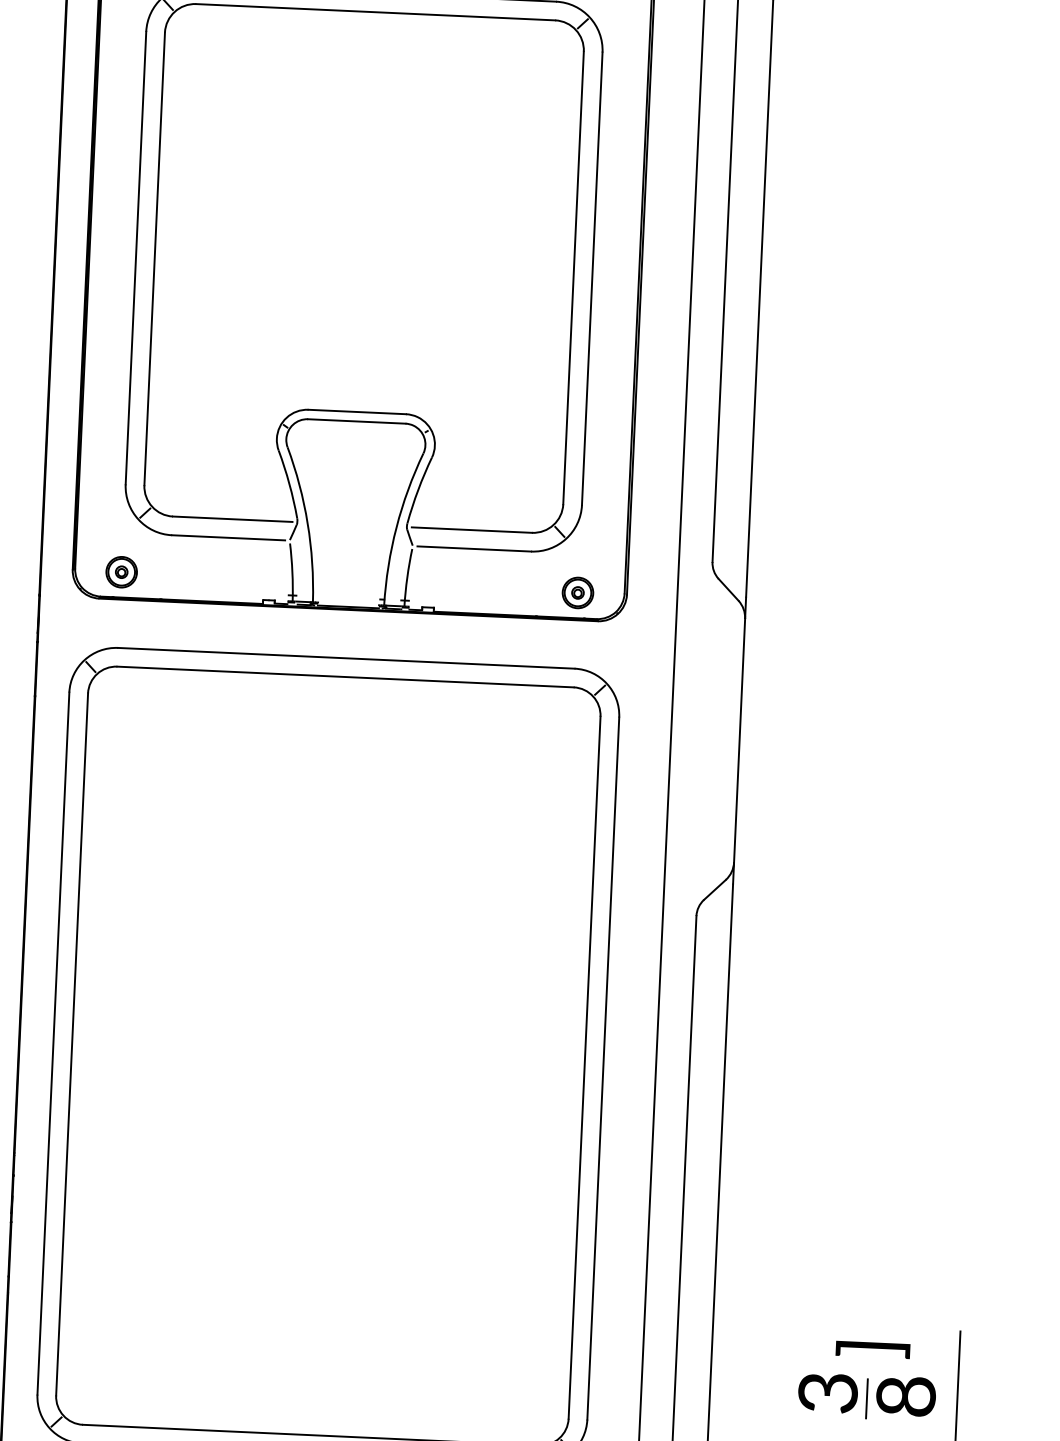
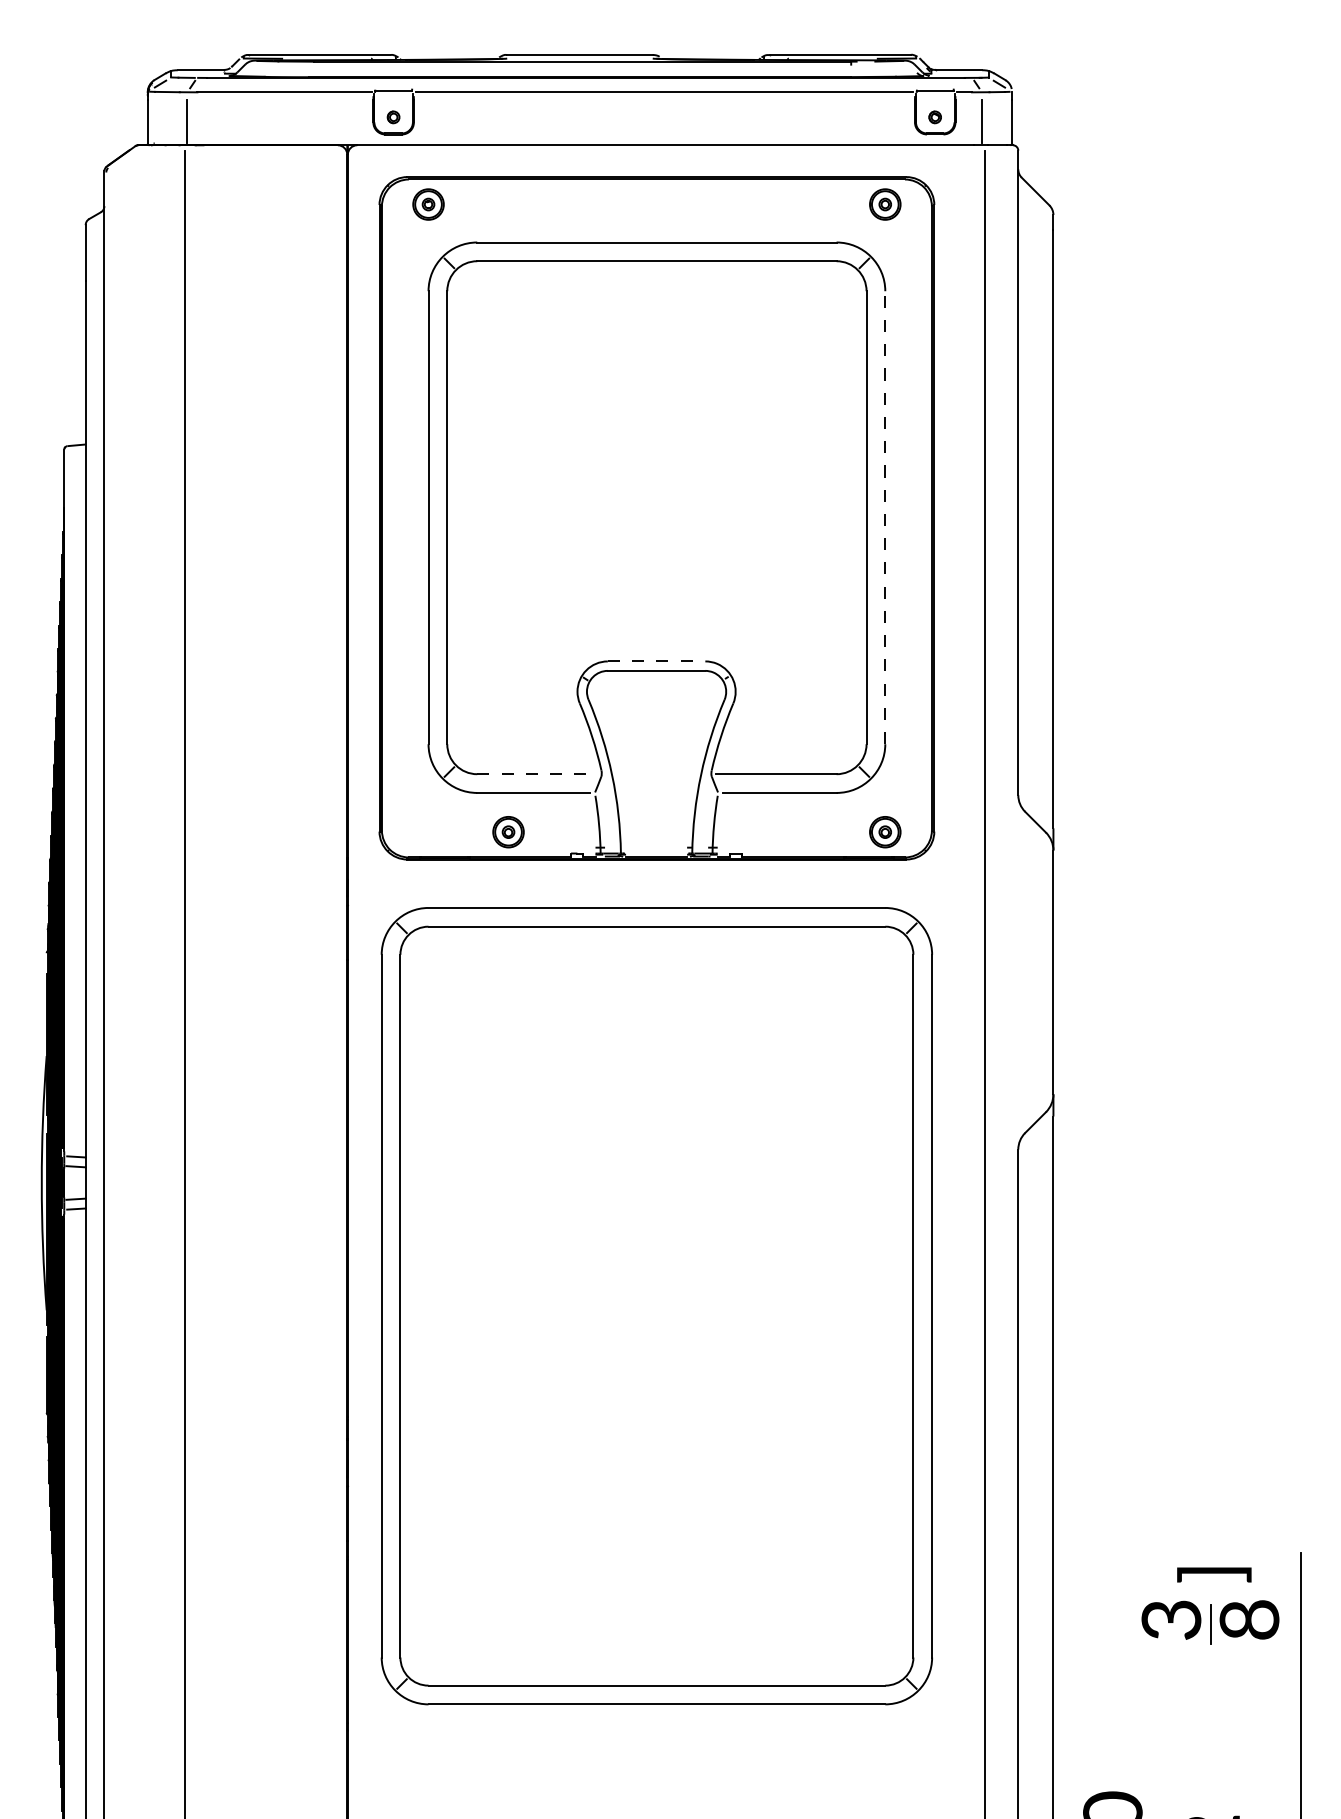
line: (592, 278) -> (885, 517), solid -> dashed
line: (357, 412) -> (656, 661), solid -> dashed
line: (233, 519) -> (537, 774), solid -> dashed
part: (121, 572) -> (508, 832), moved

